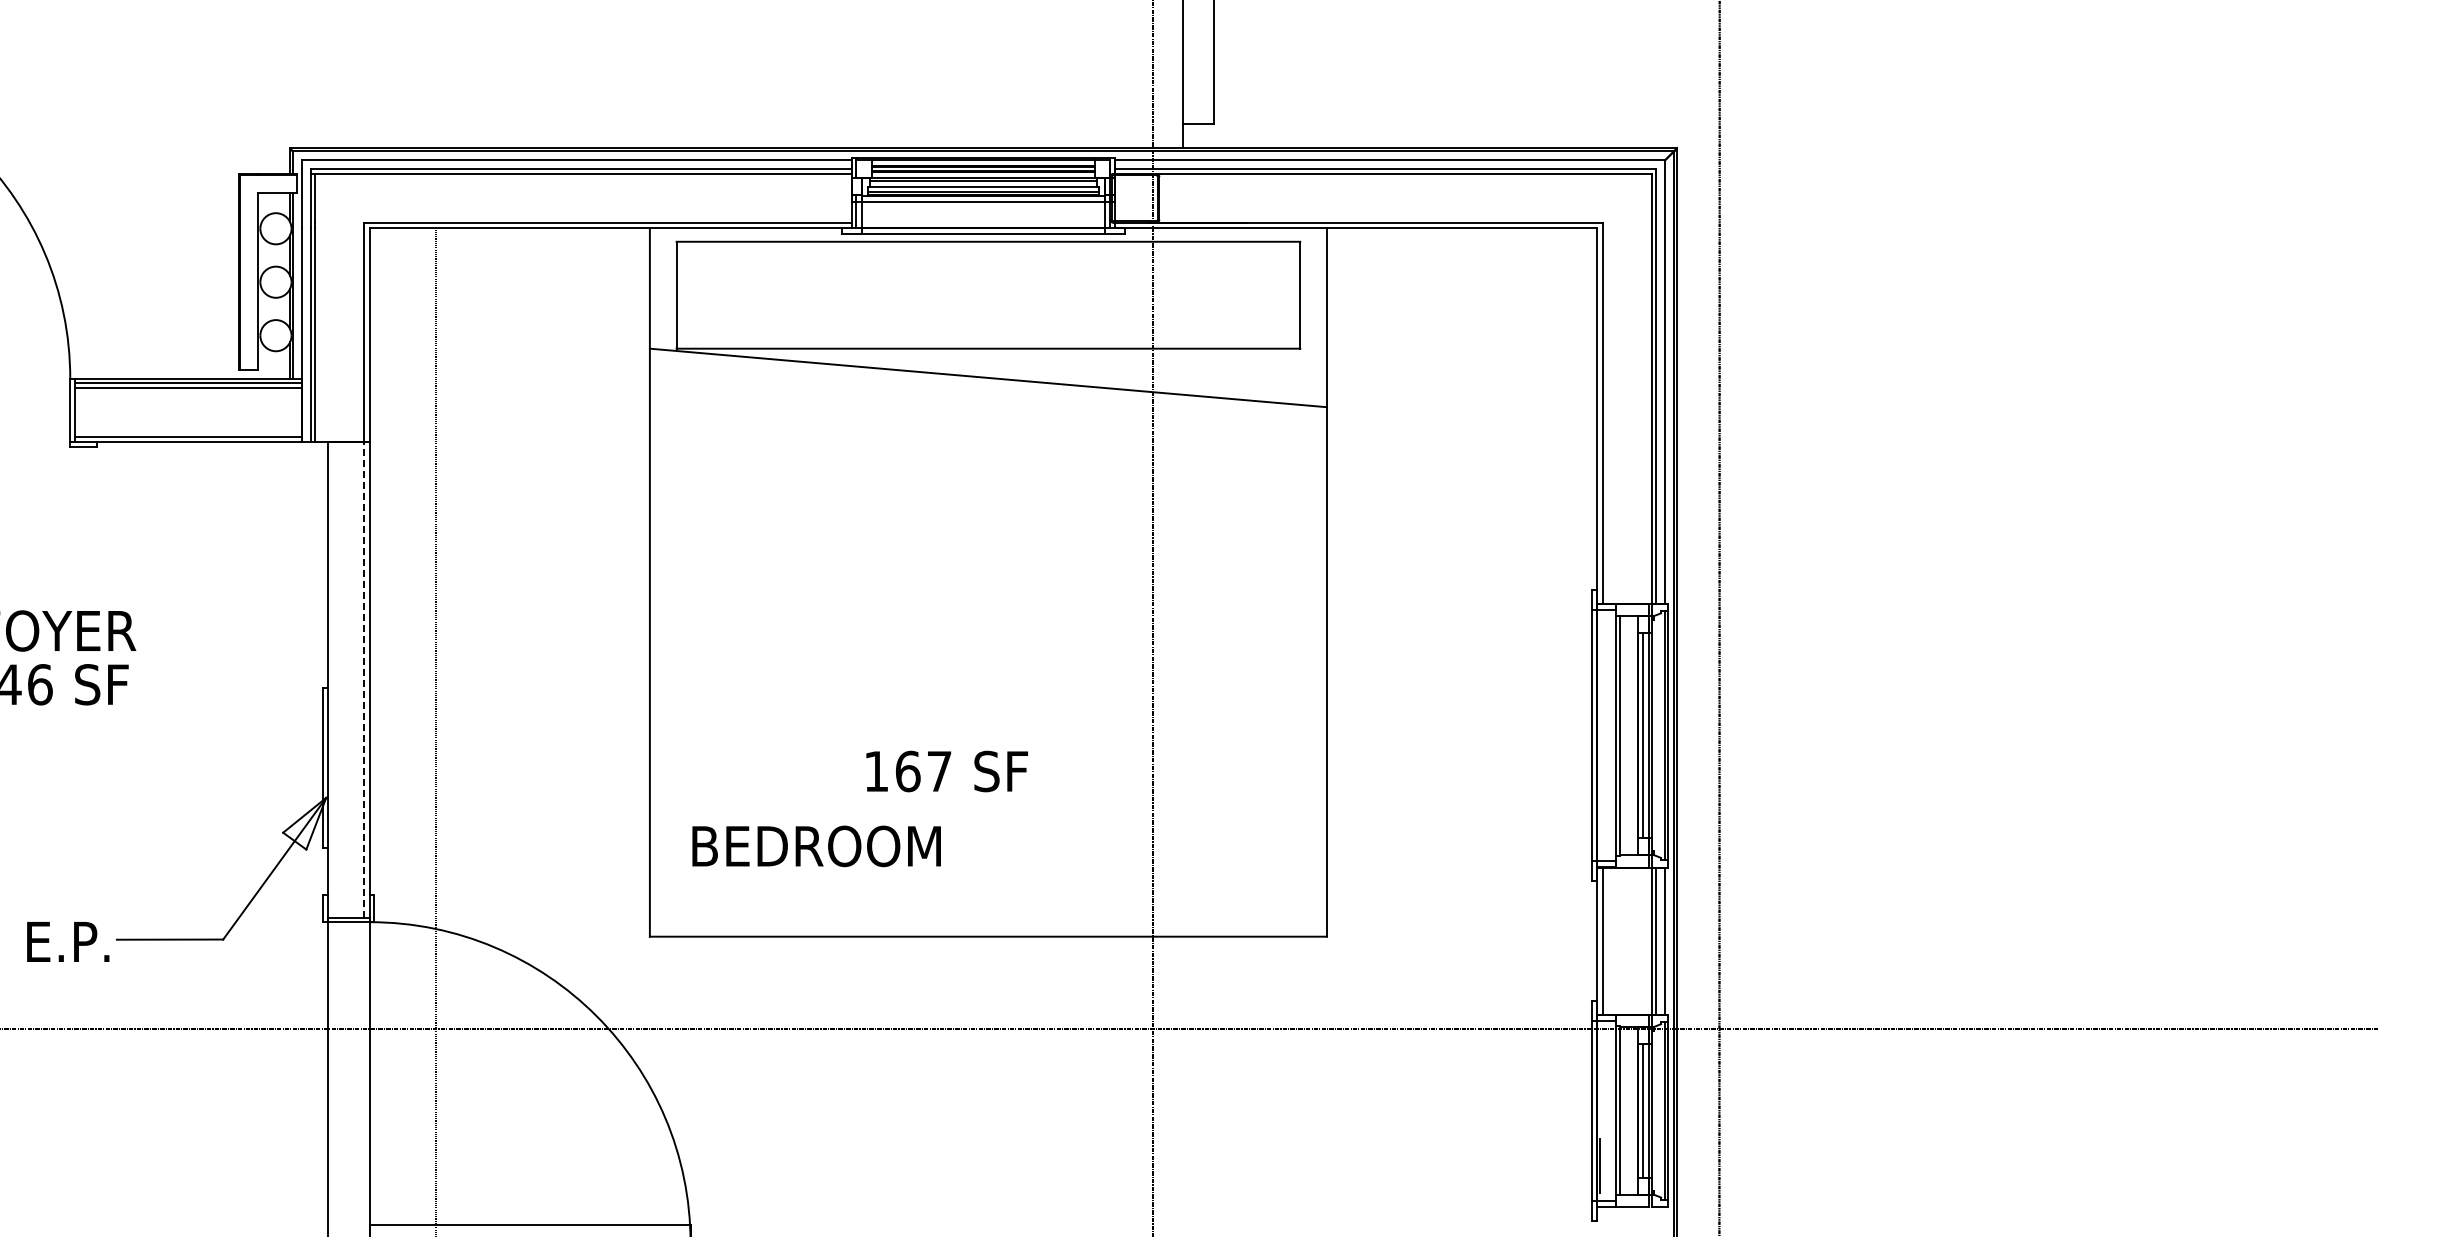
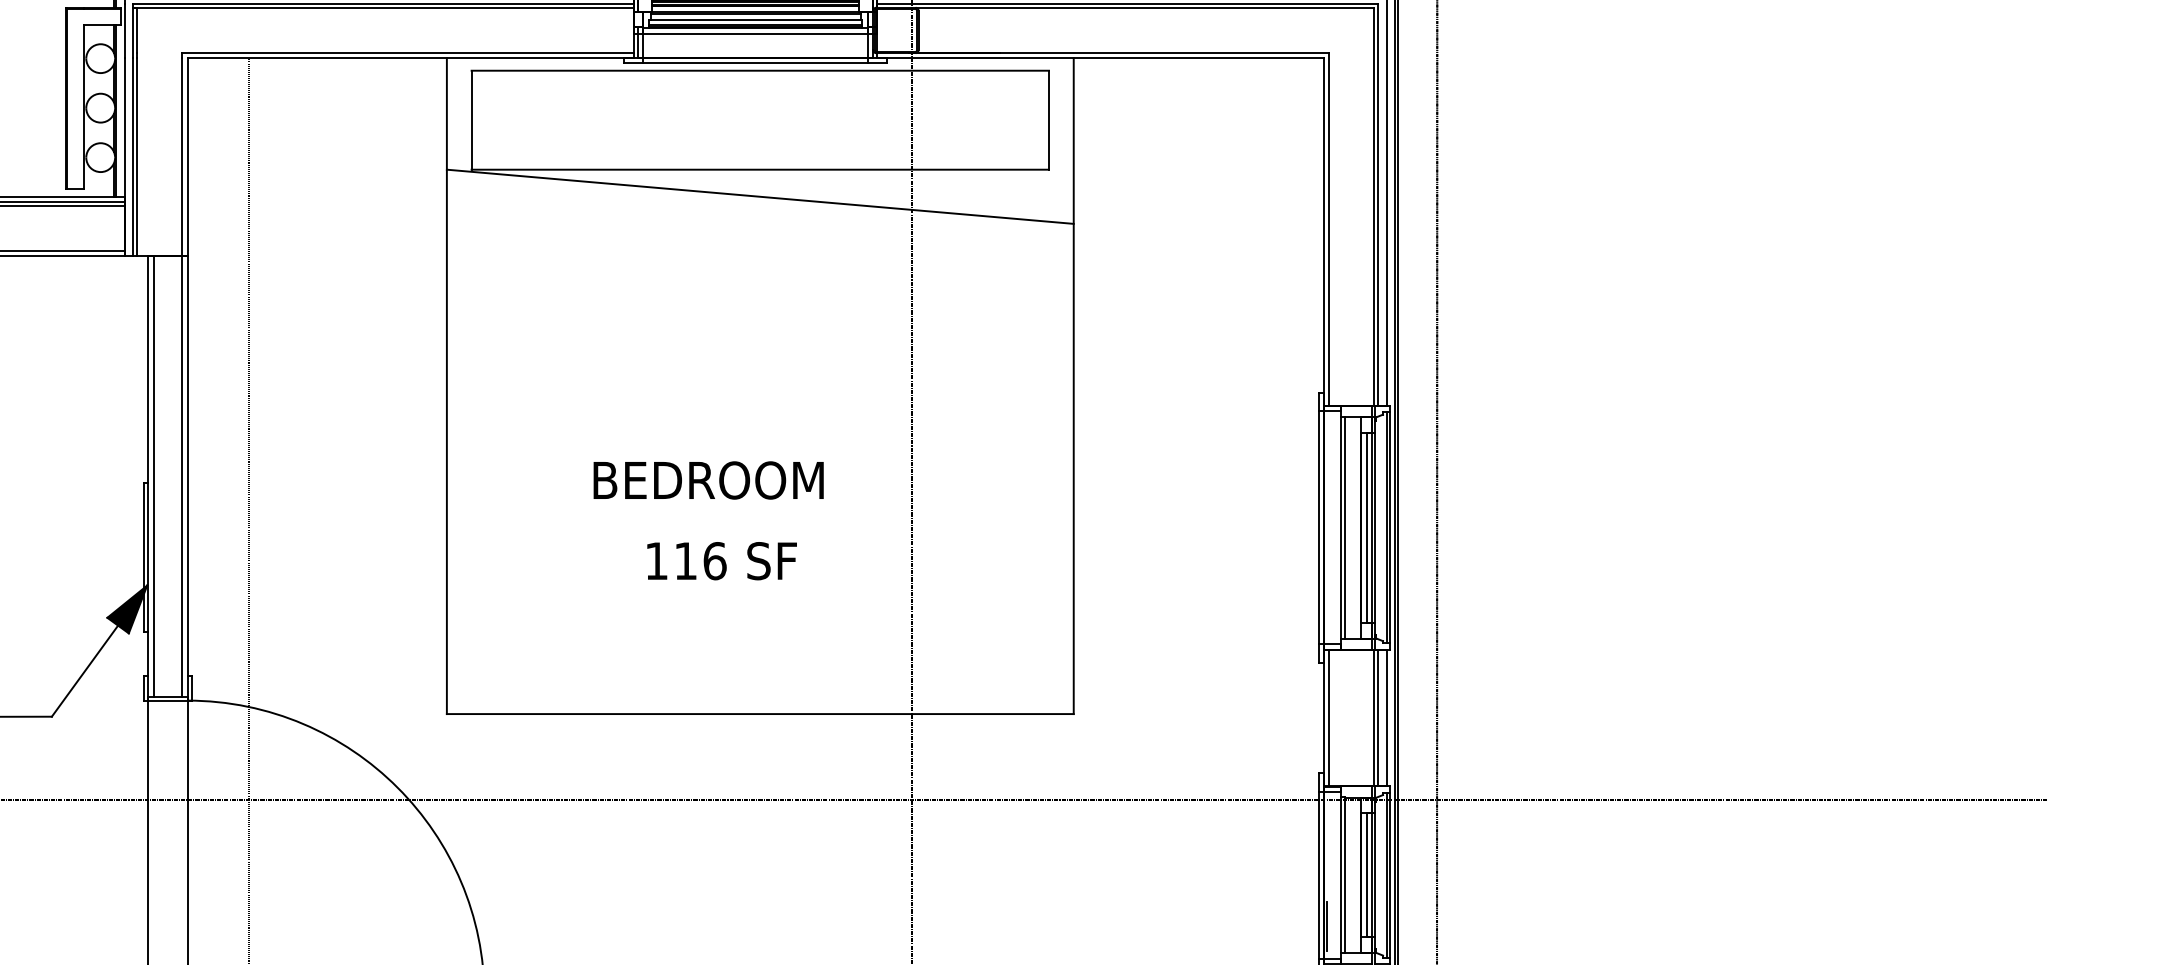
line: (333, 679) -> (153, 475), added
line: (364, 679) -> (182, 475), dashed -> solid
text: (923, 771) -> (700, 561), 167 -> 116
fill: (304, 823) -> (127, 609), added
text: (816, 846) -> (708, 480), moved

